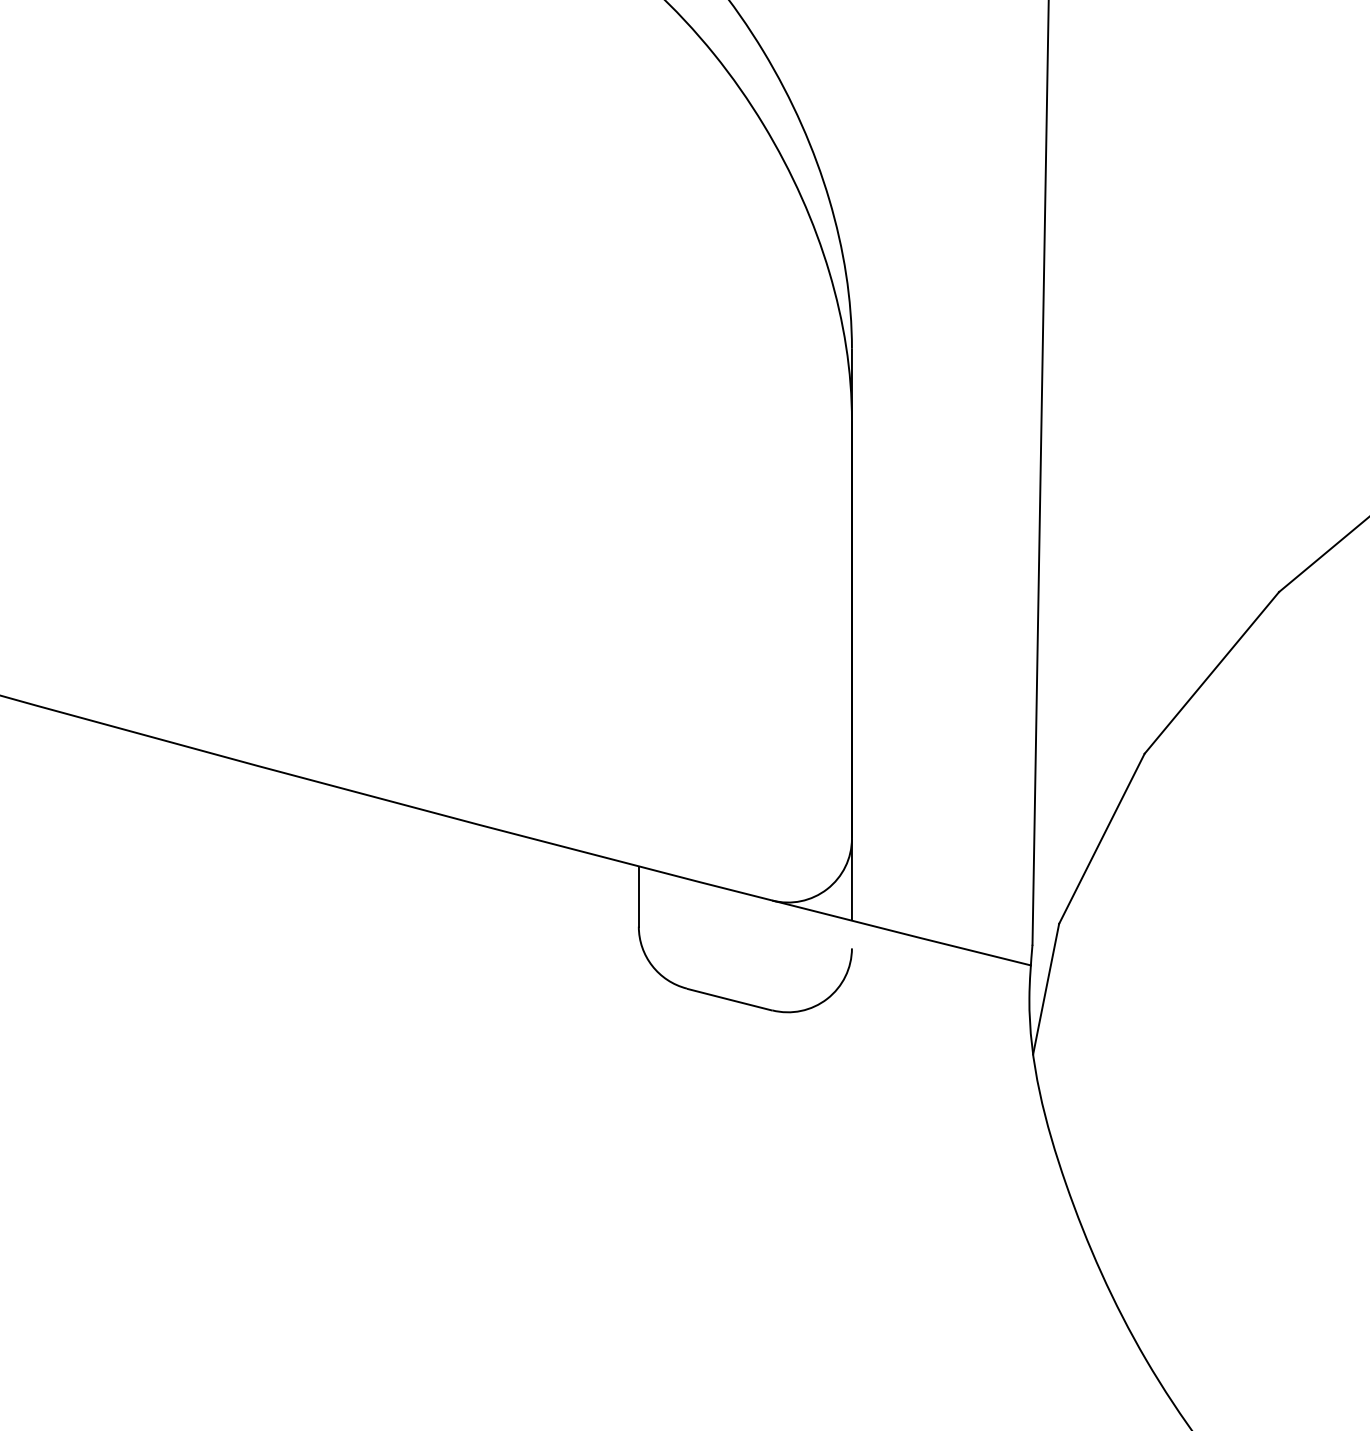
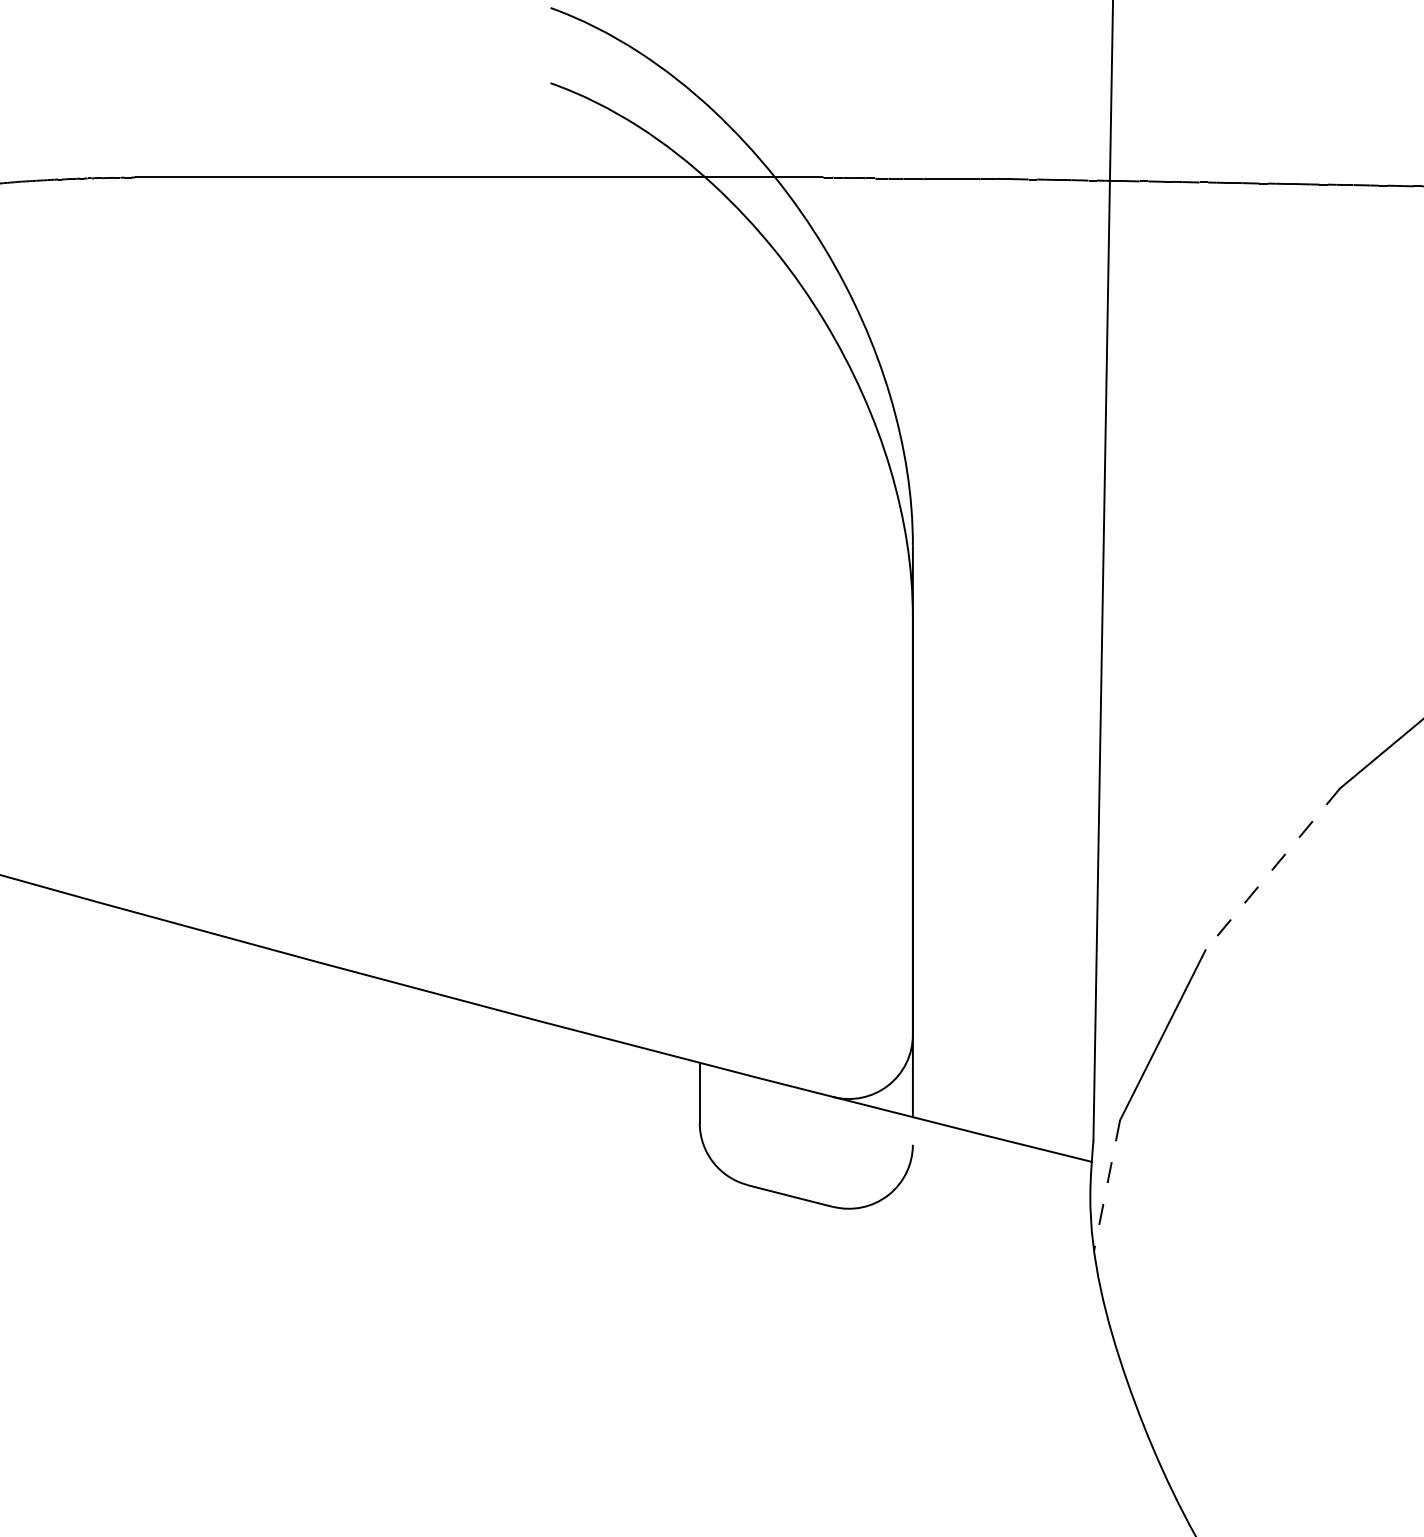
line: (1211, 673) -> (1272, 869), solid -> dashed
line: (1046, 989) -> (1107, 1185), solid -> dashed

